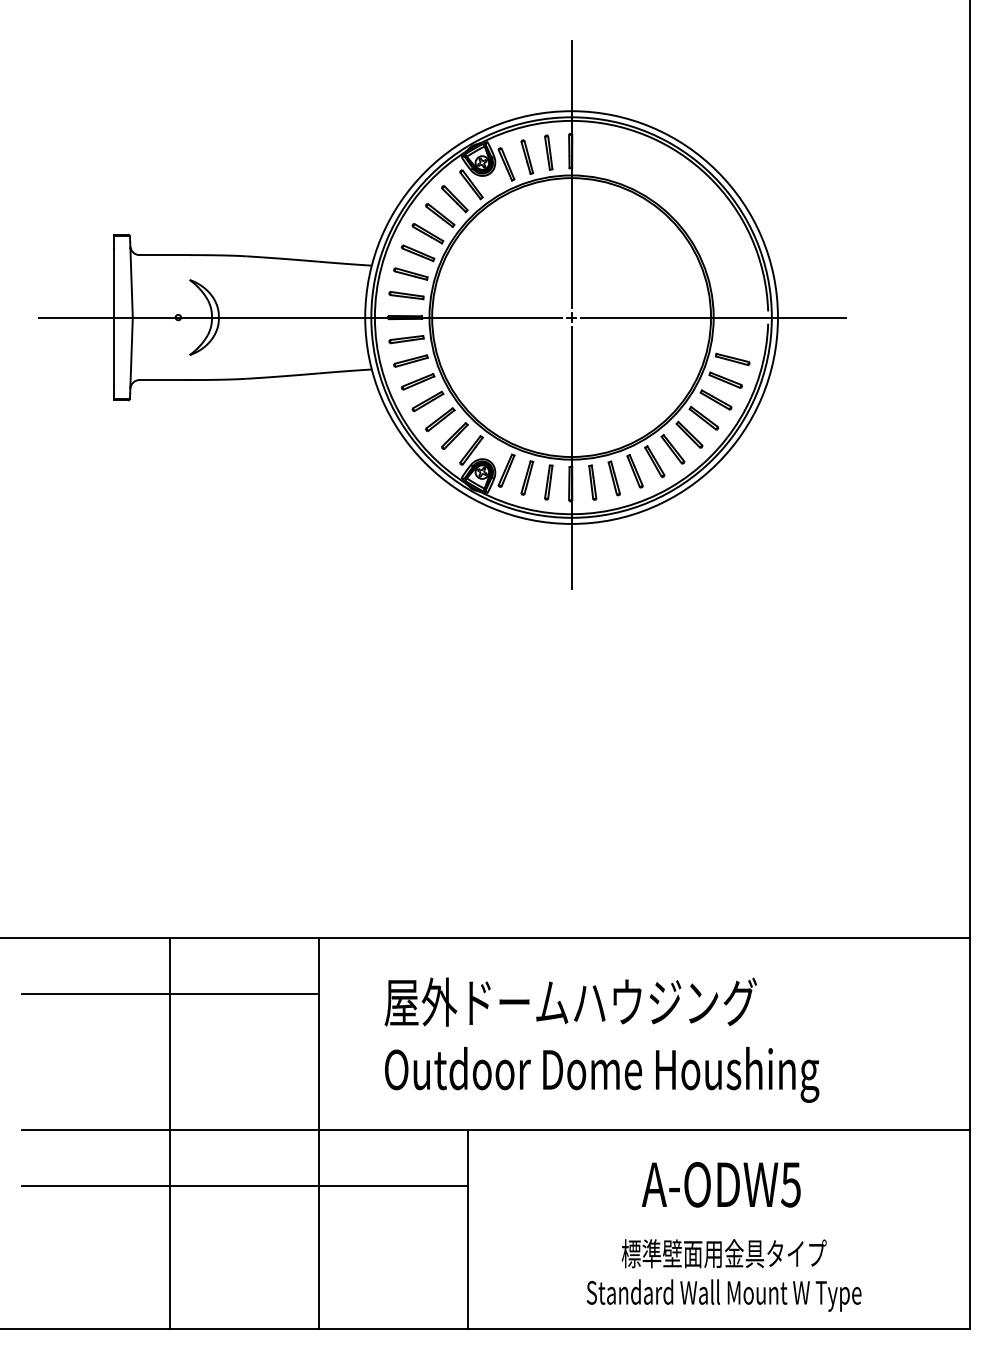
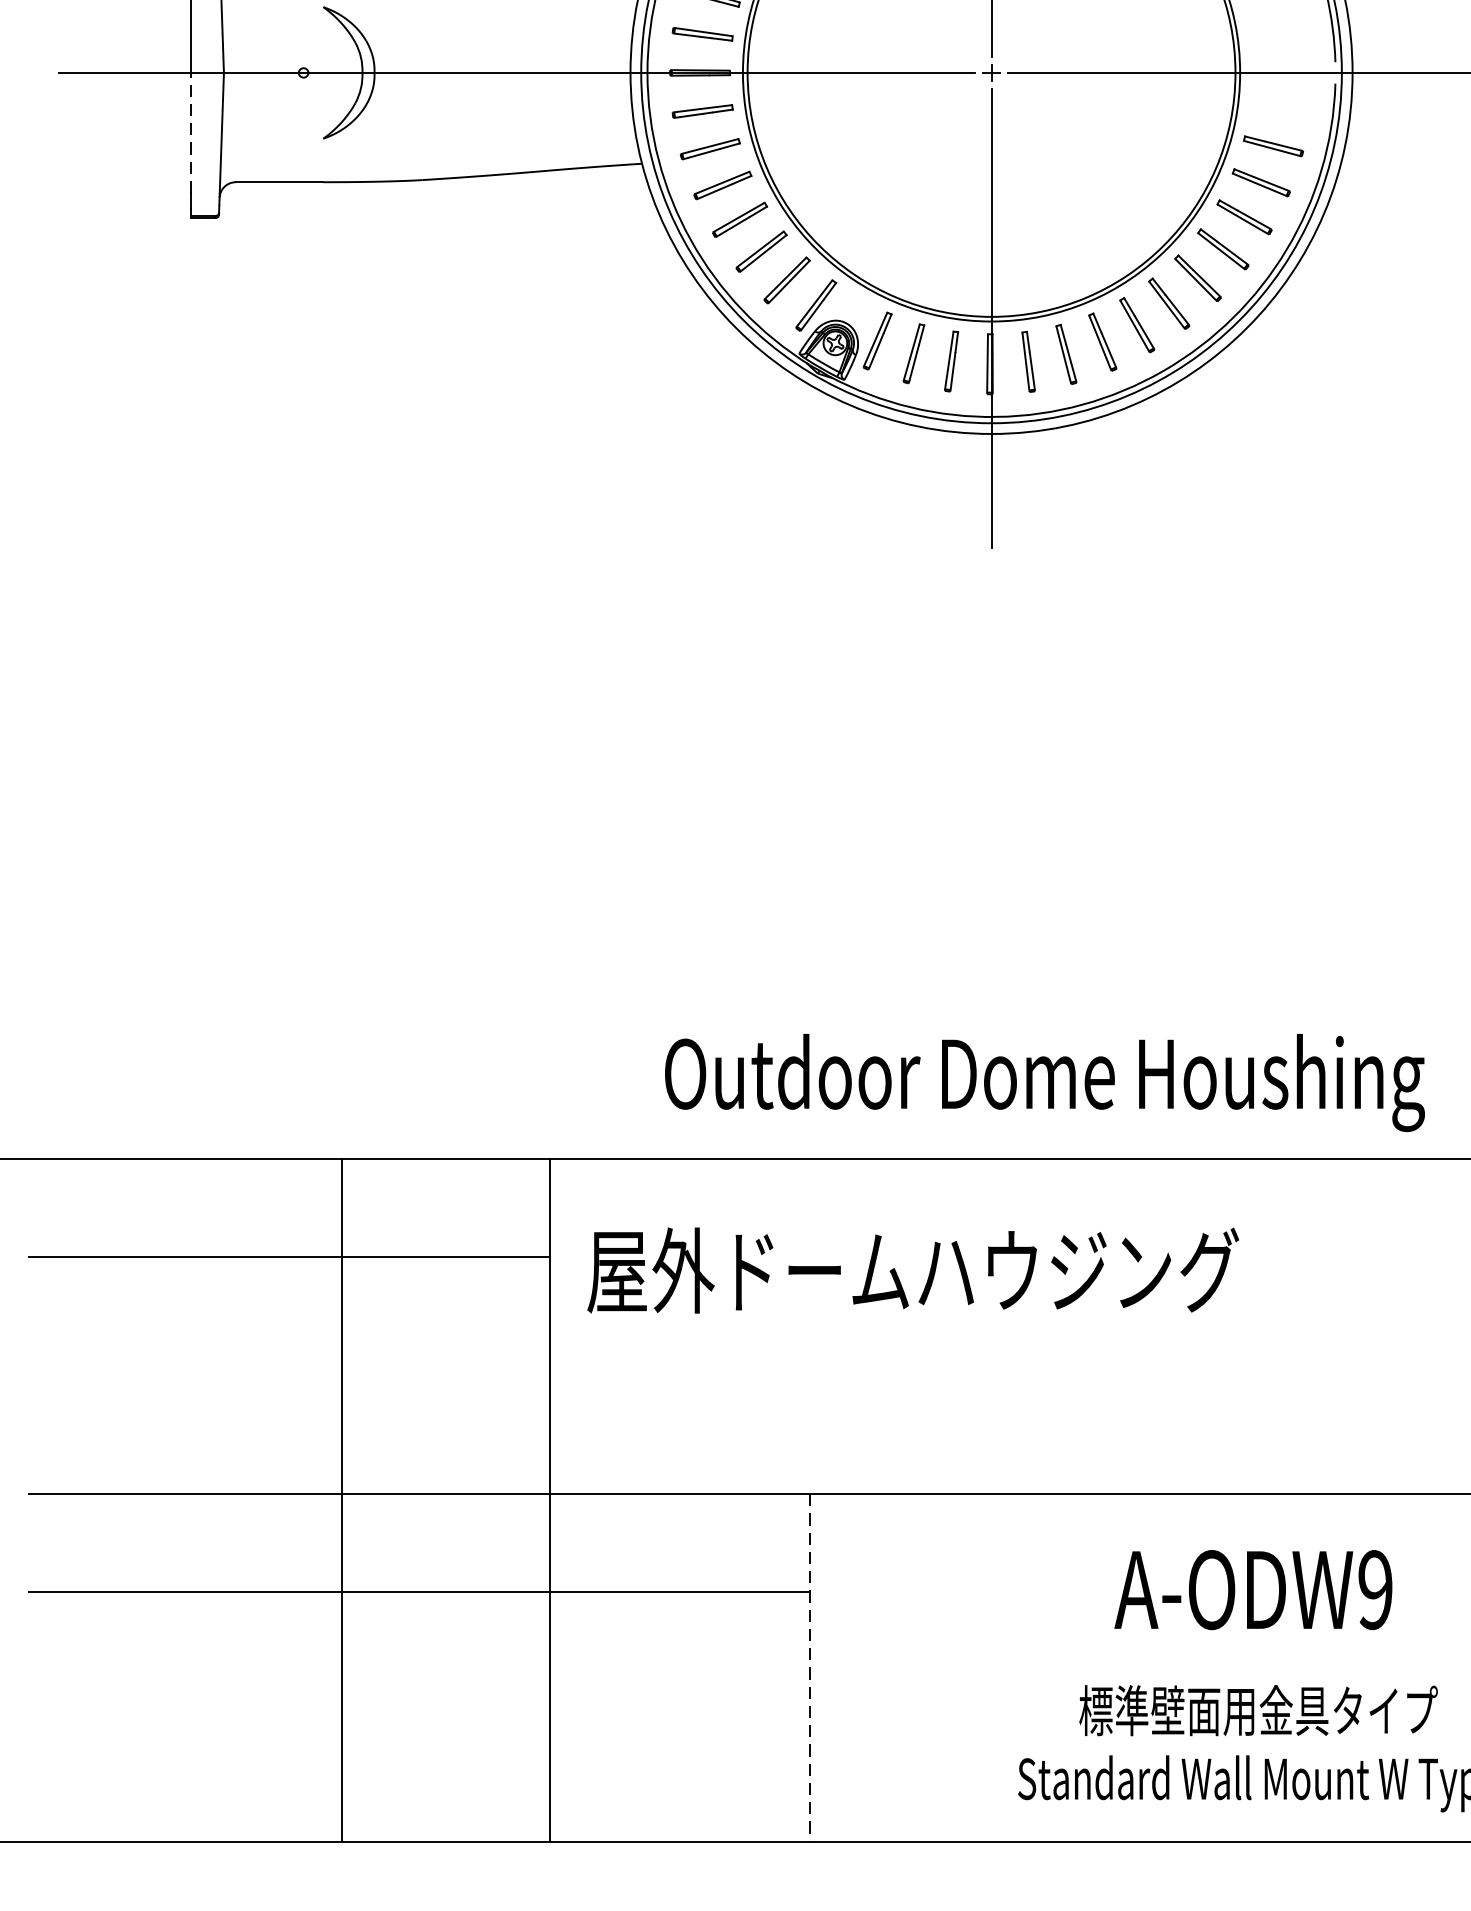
line: (114, 351) -> (191, 132), solid -> dashed
text: (570, 1001) -> (912, 1269), moved
text: (602, 1074) -> (1045, 1082), moved
line: (170, 1133) -> (342, 1500), moved
text: (790, 1184) -> (1374, 1589), A-ODW5 -> A-ODW9
line: (467, 1229) -> (809, 1668), solid -> dashed

